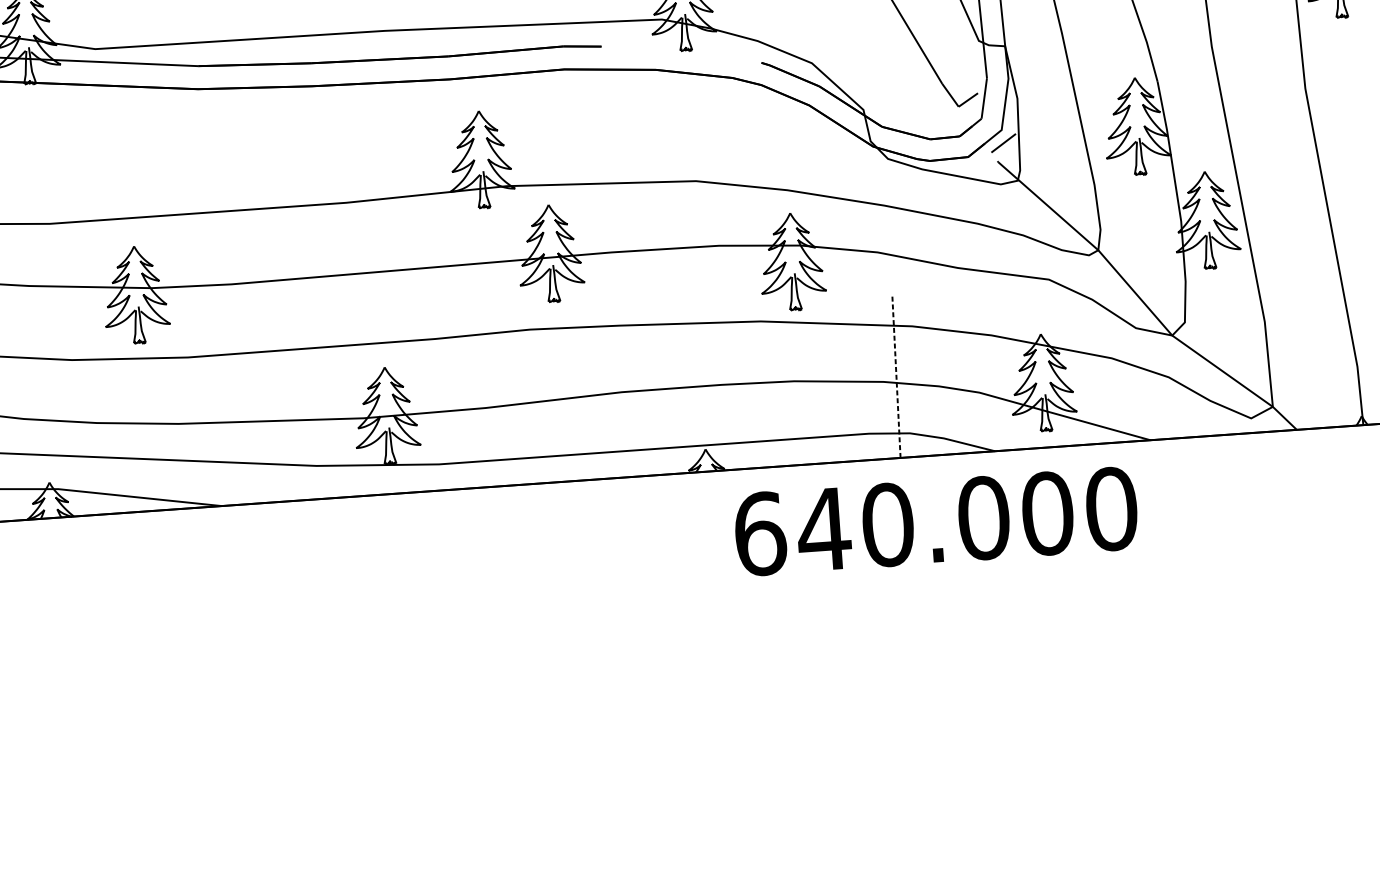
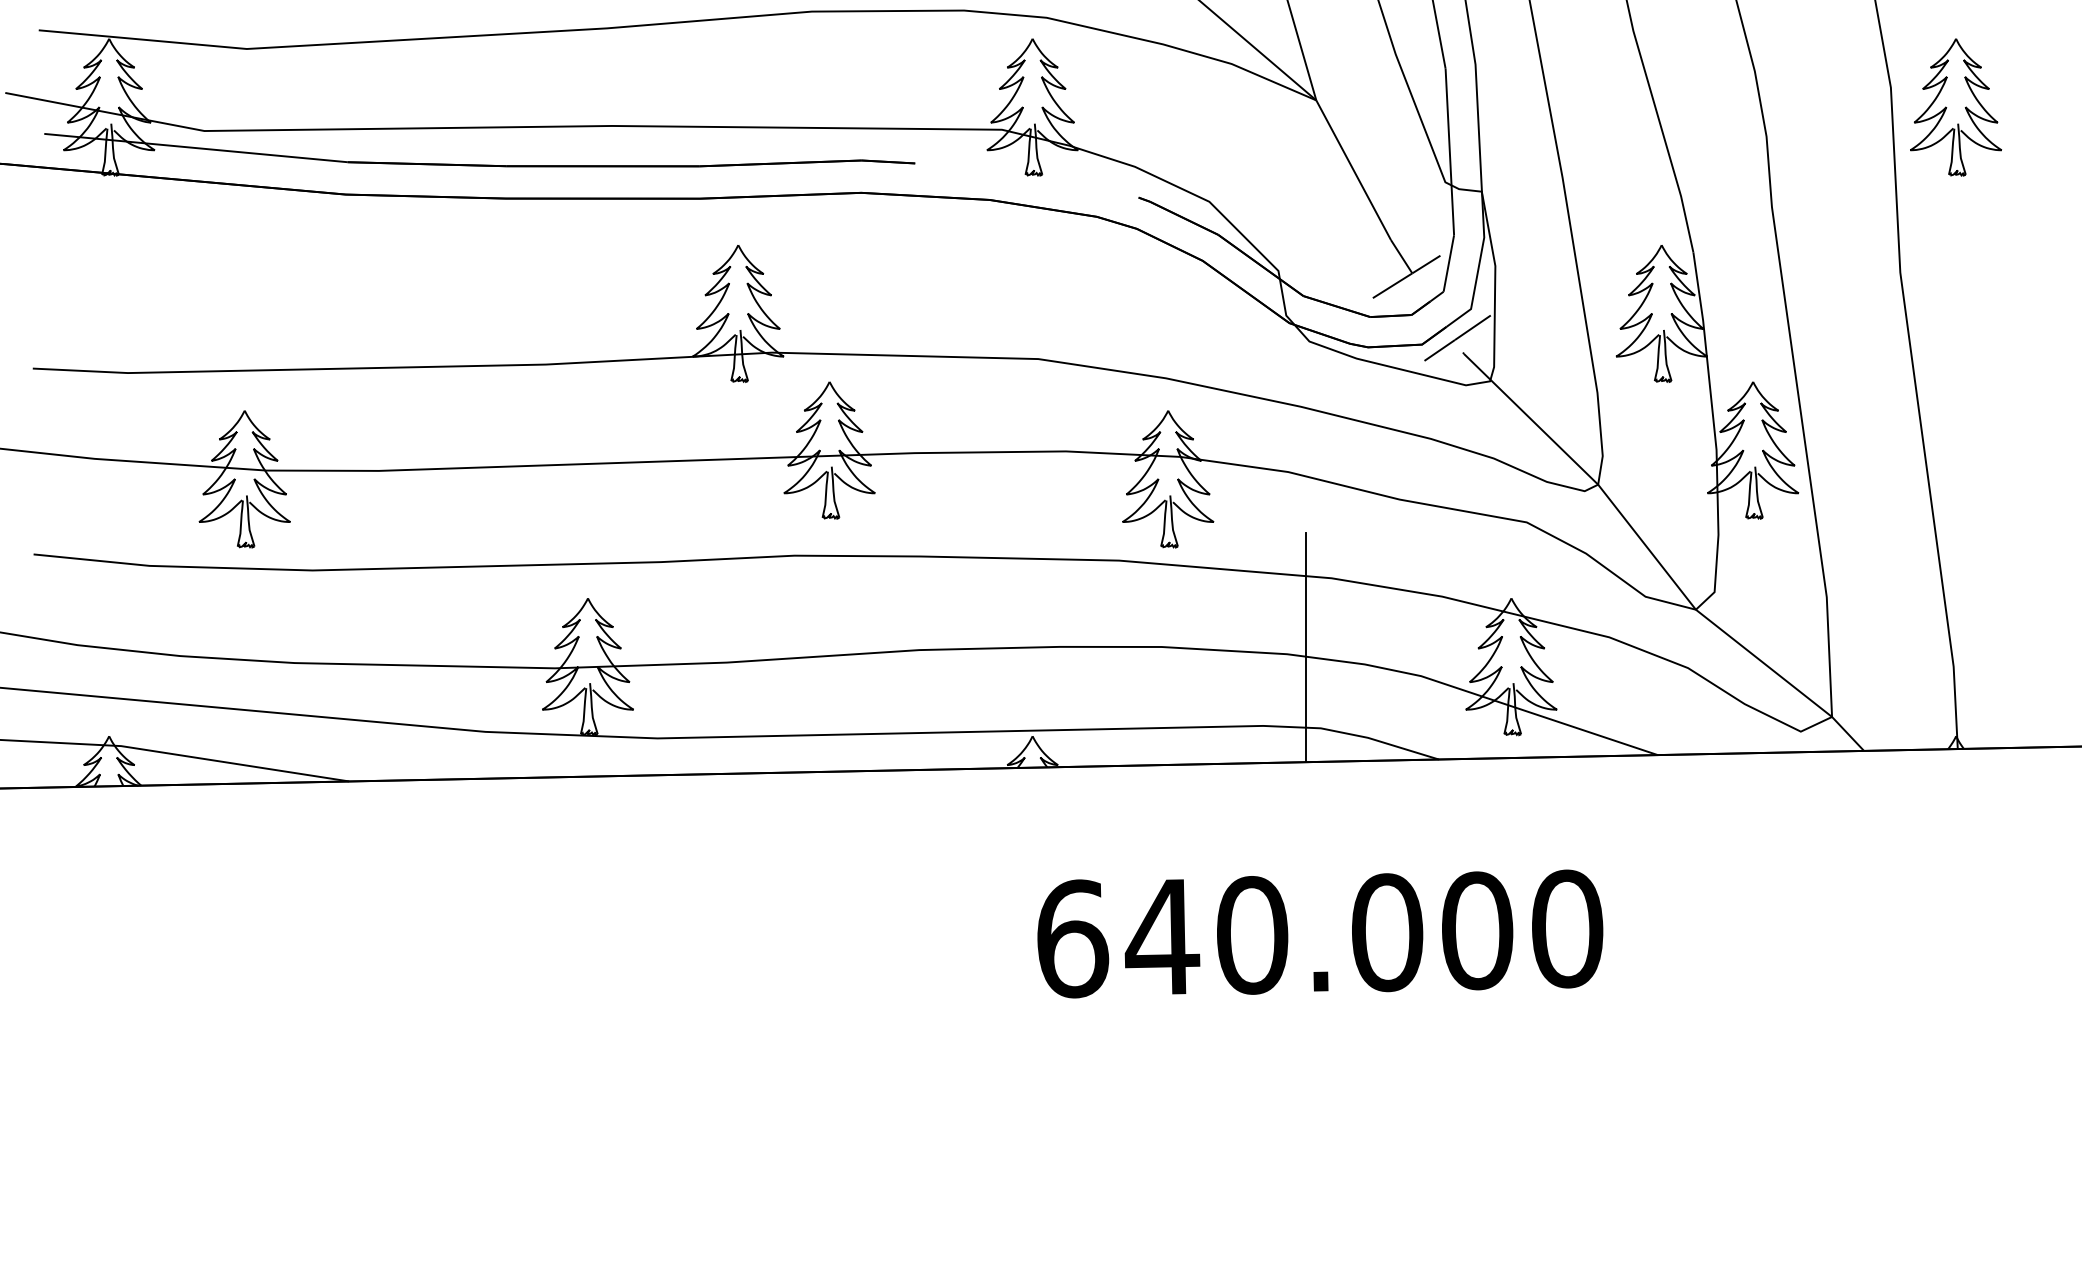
line: (945, 116) -> (1392, 285), added
line: (980, 160) -> (1439, 350), added
line: (896, 376) -> (1305, 647), dashed -> solid
text: (936, 521) -> (1320, 933), moved

